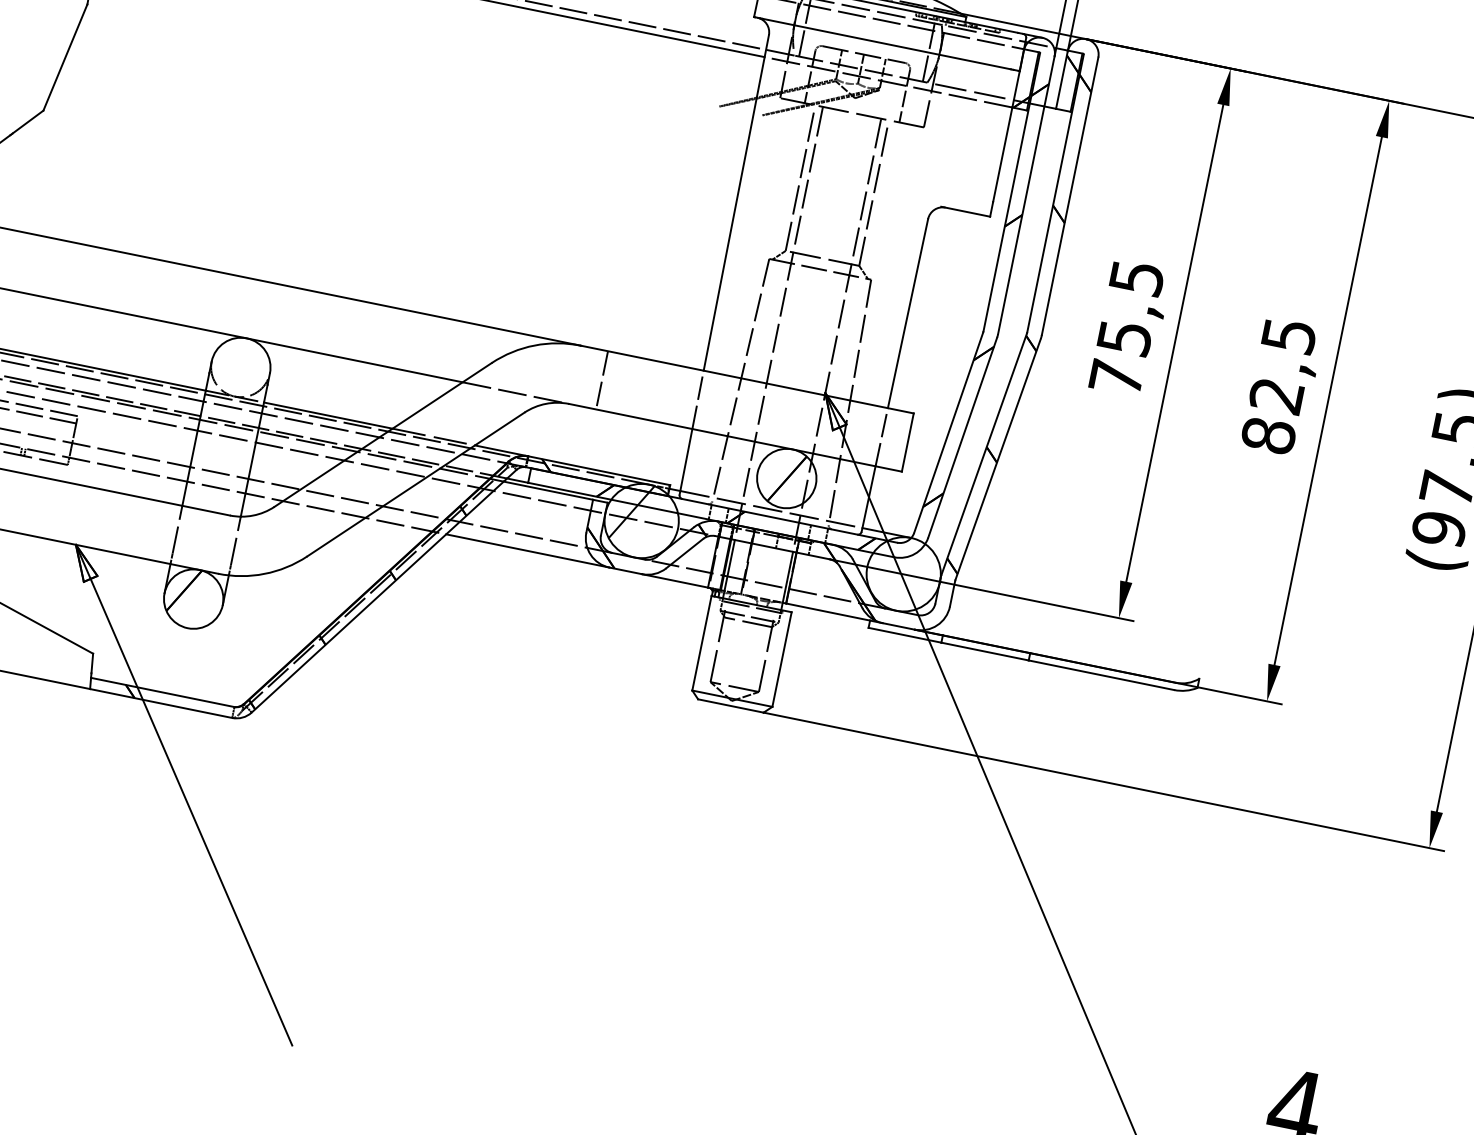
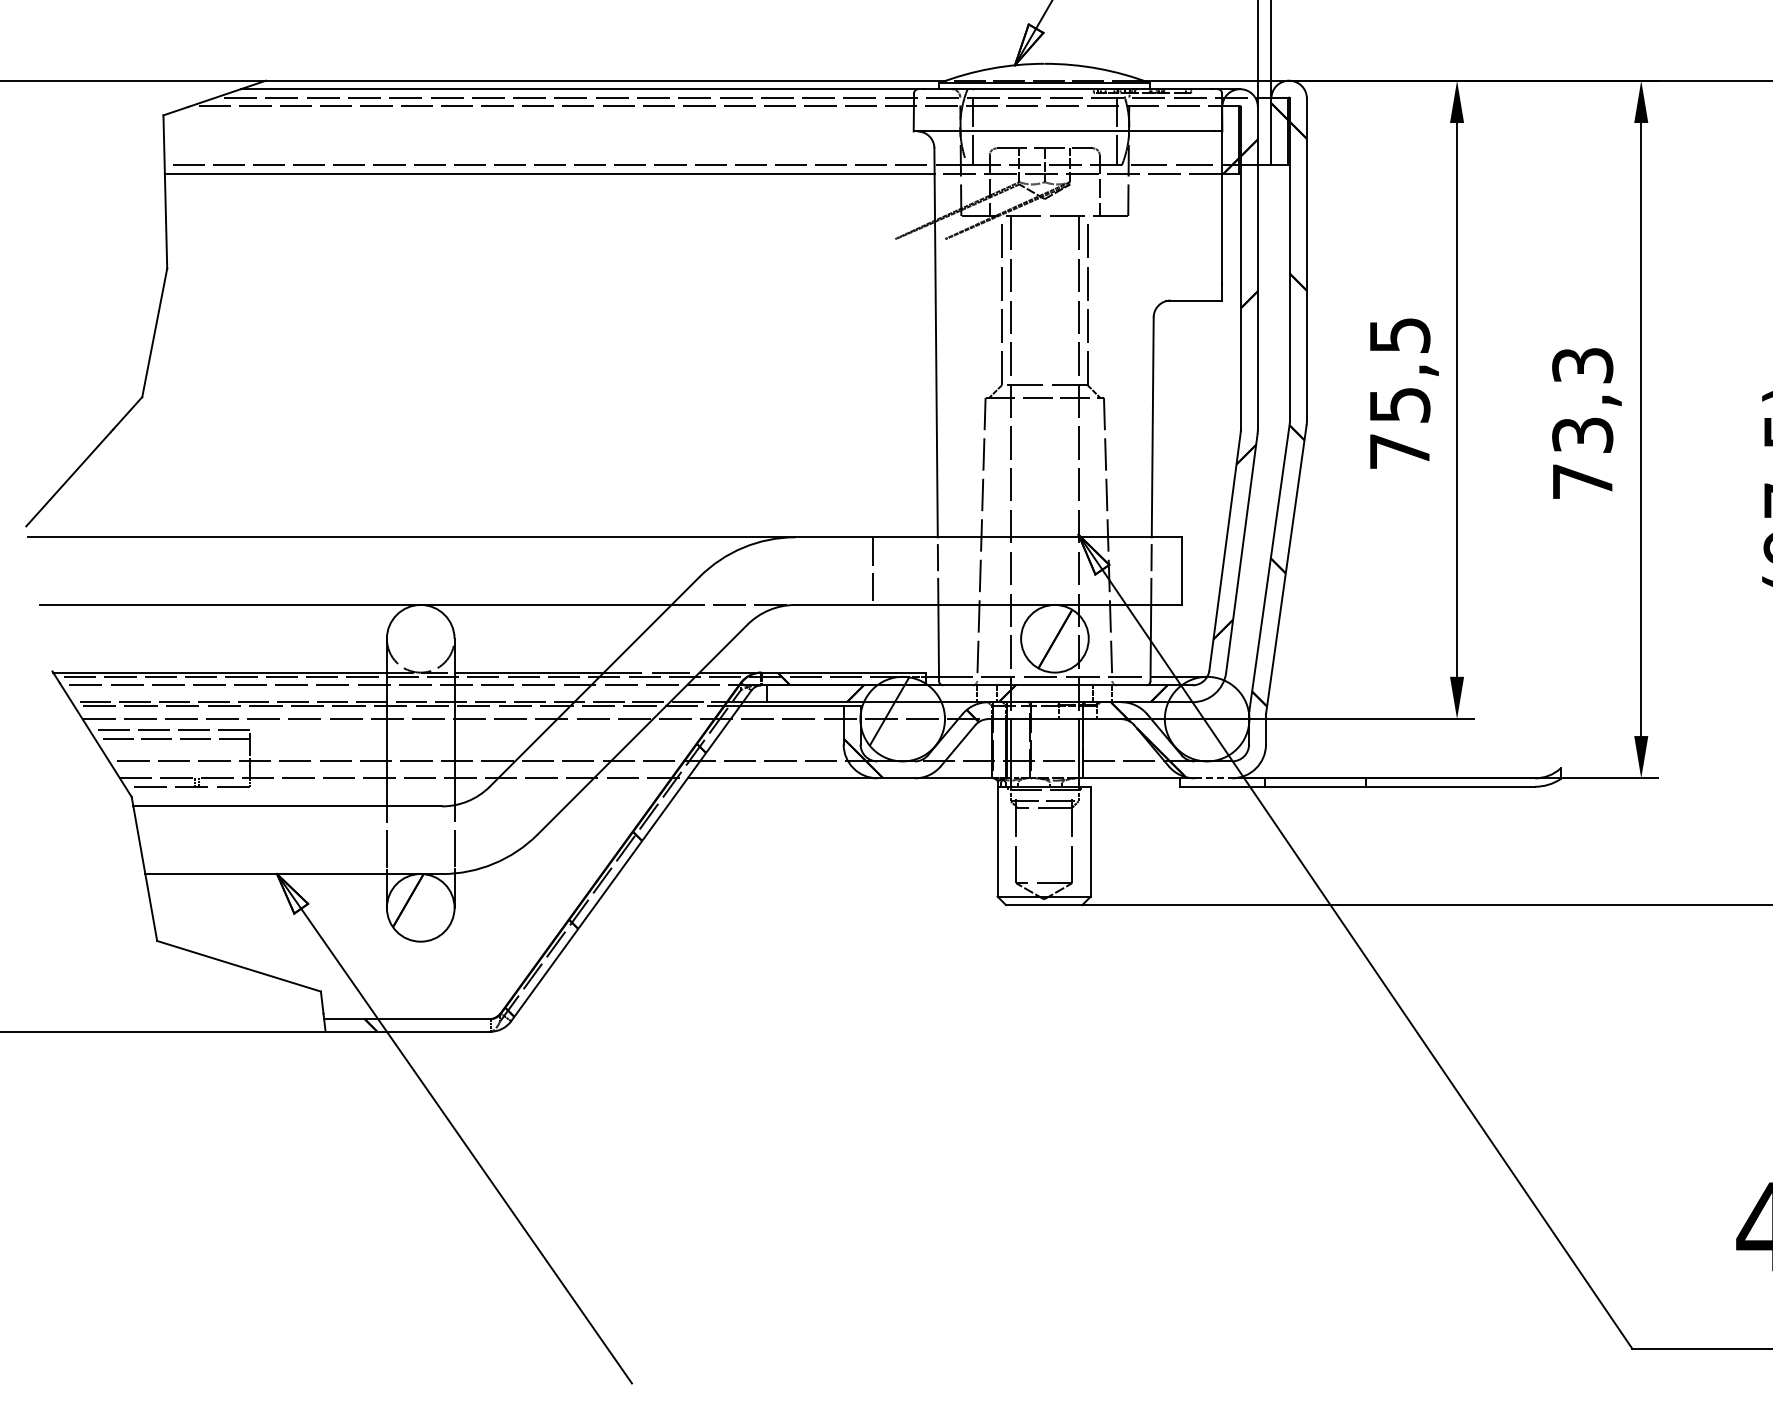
line: (602, 379) -> (872, 570), moved
text: (1278, 385) -> (1582, 423), 82,5 -> 73,3
line: (898, 626) -> (1213, 778), solid -> dashed

